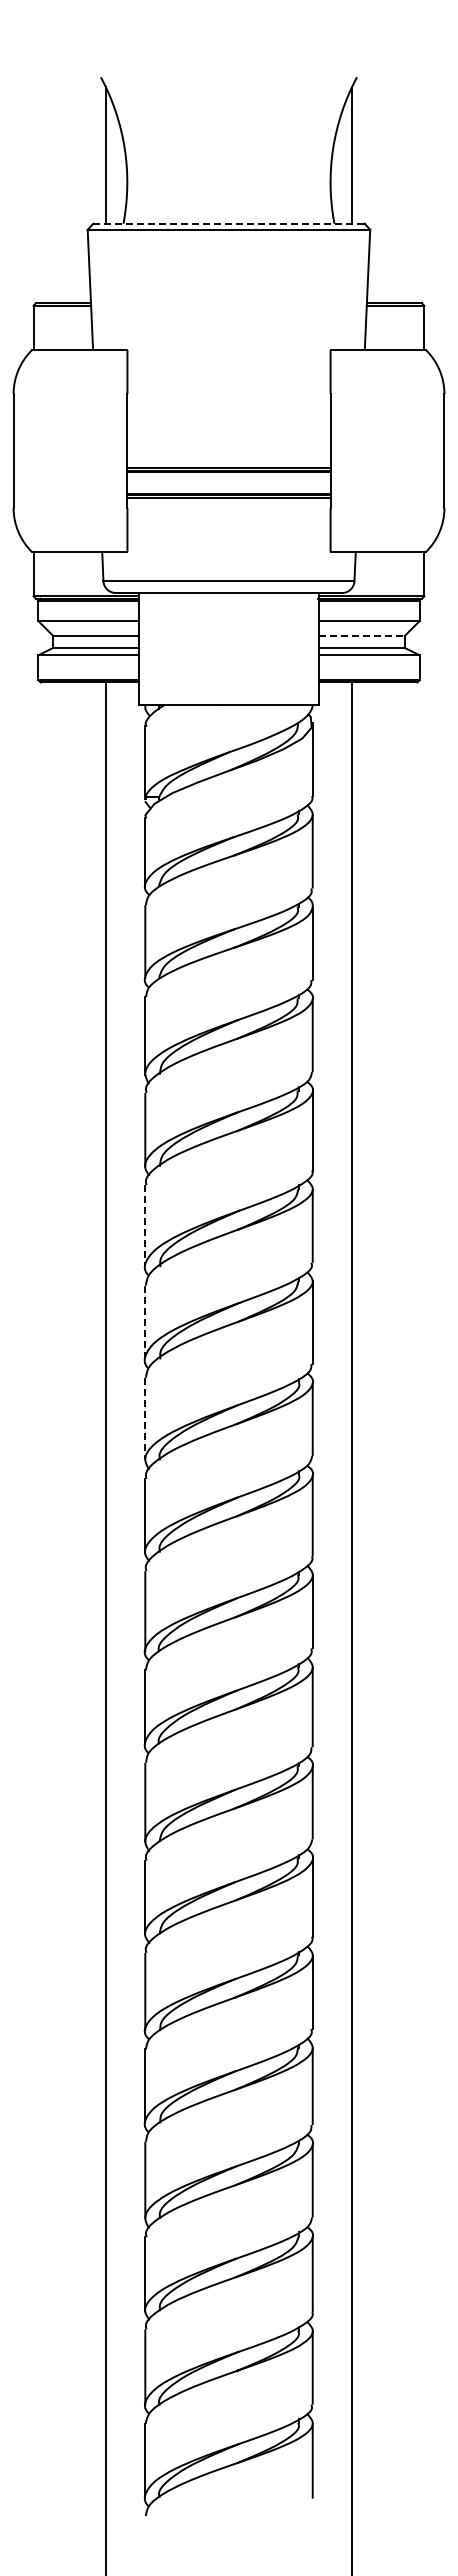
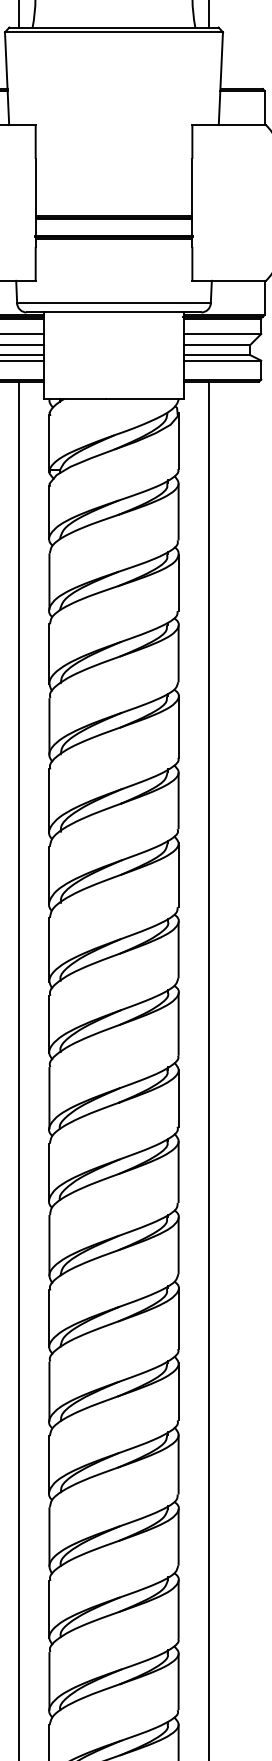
line: (229, 223) -> (114, 27), dashed -> solid
line: (362, 635) -> (217, 345), dashed -> solid
line: (145, 1226) -> (49, 801), dashed -> solid
line: (145, 1322) -> (49, 875), dashed -> solid
line: (145, 1419) -> (49, 950), dashed -> solid

